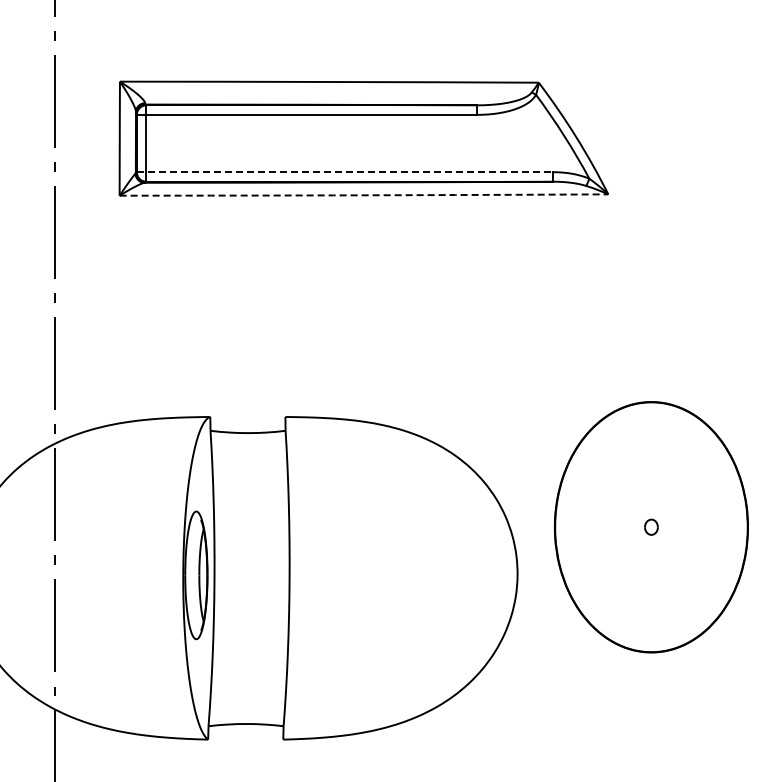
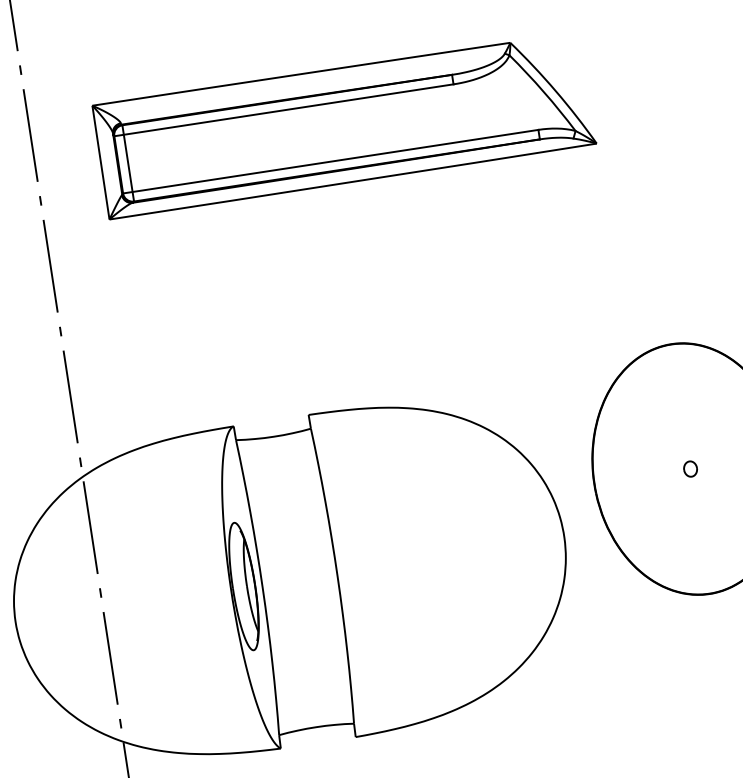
line: (345, 172) -> (331, 161), dashed -> solid
arc: (363, 195) -> (352, 182), dashed -> solid

